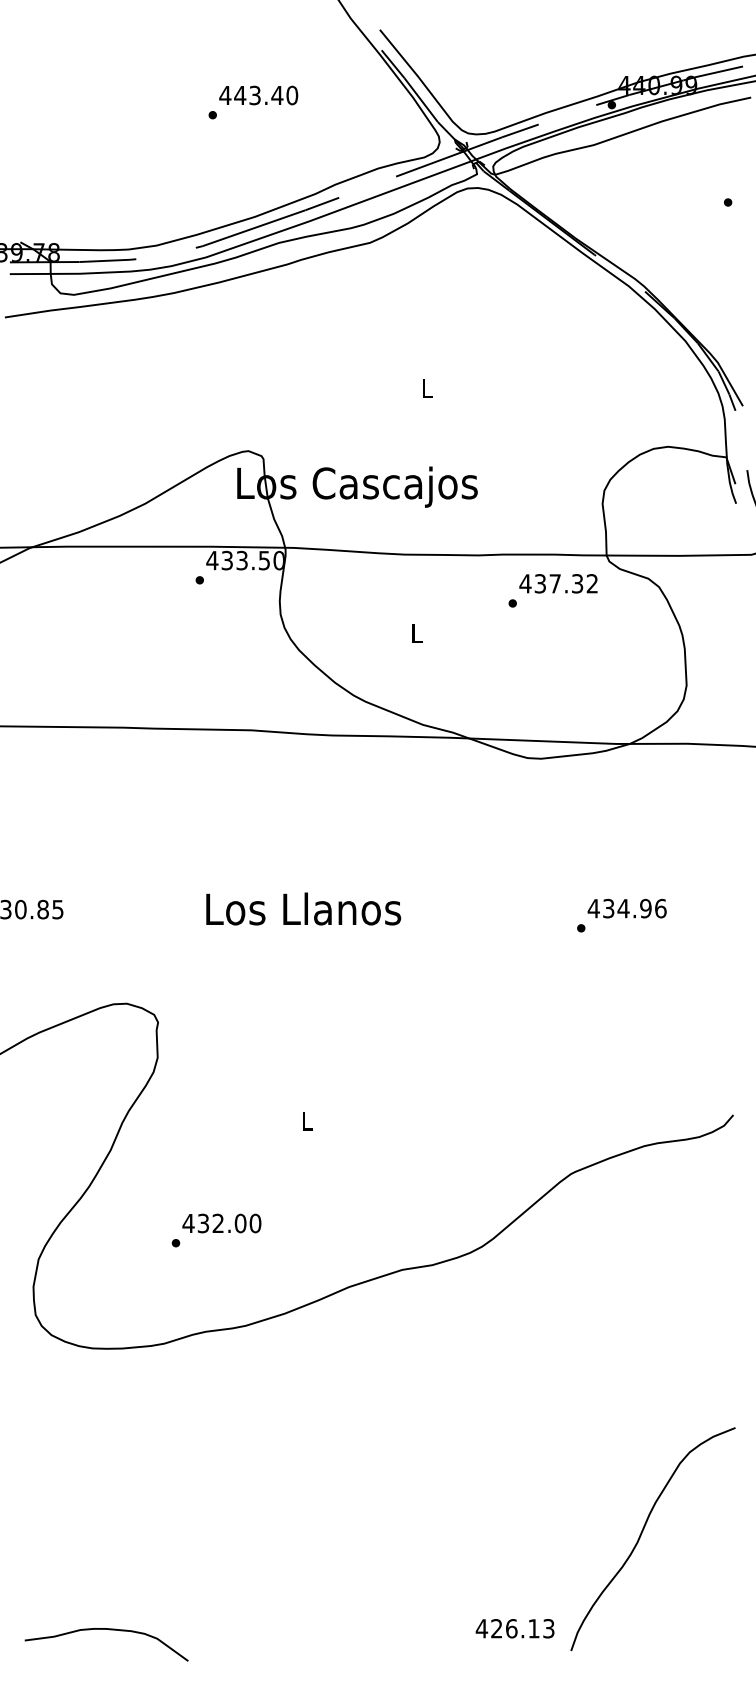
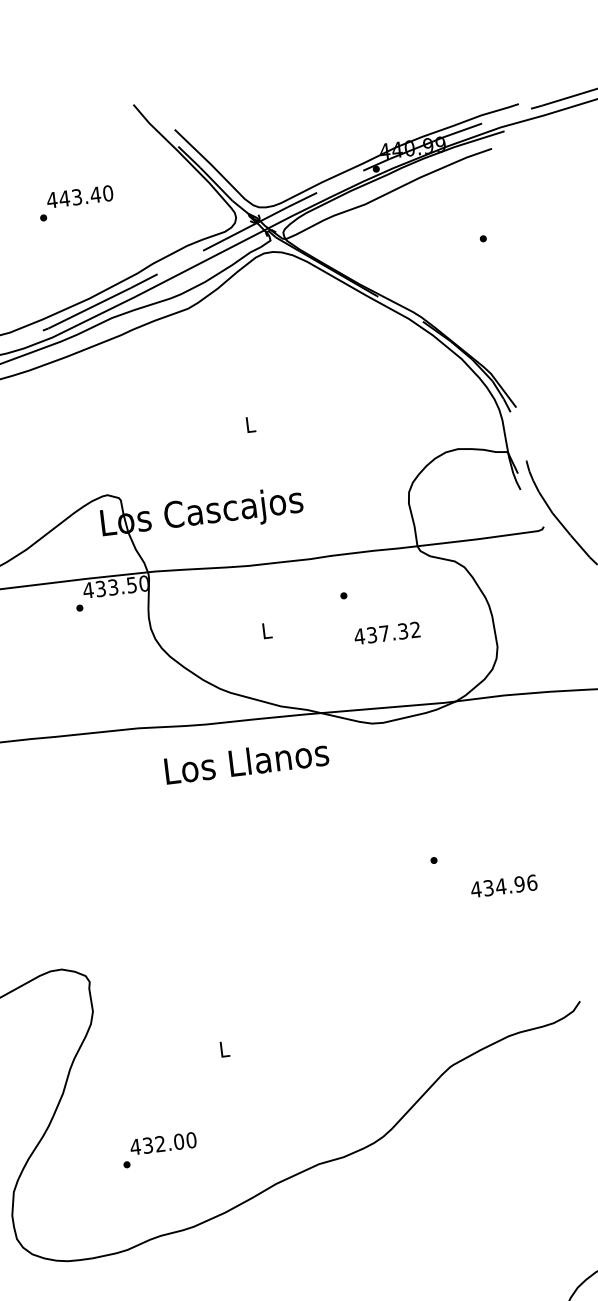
text: (558, 583) -> (387, 633), moved
text: (303, 908) -> (246, 761), moved
text: (626, 908) -> (503, 886), moved

